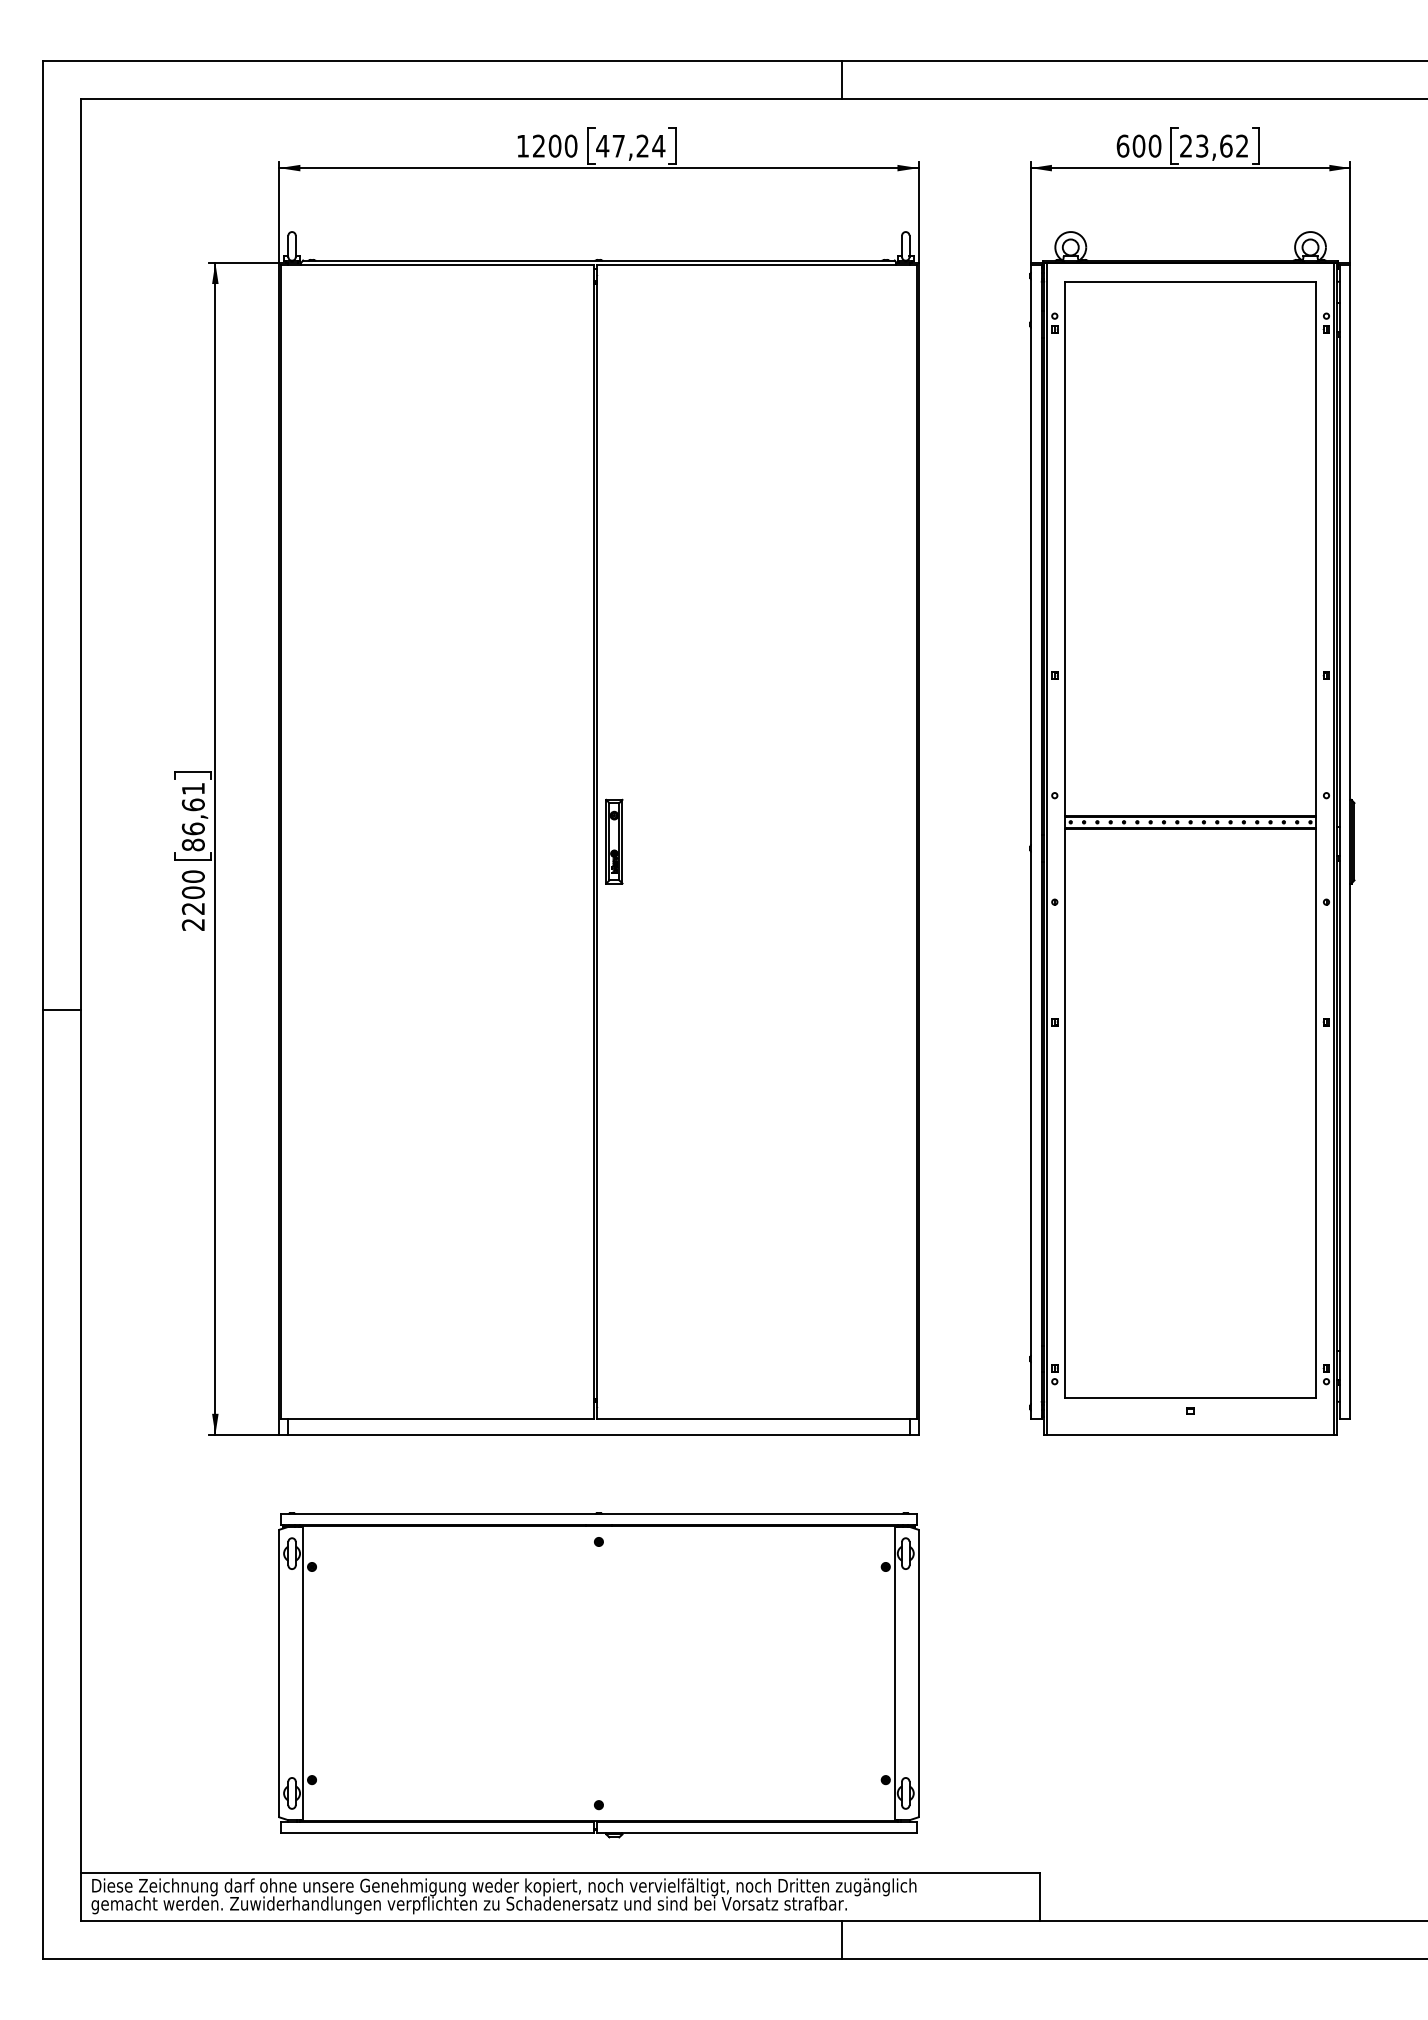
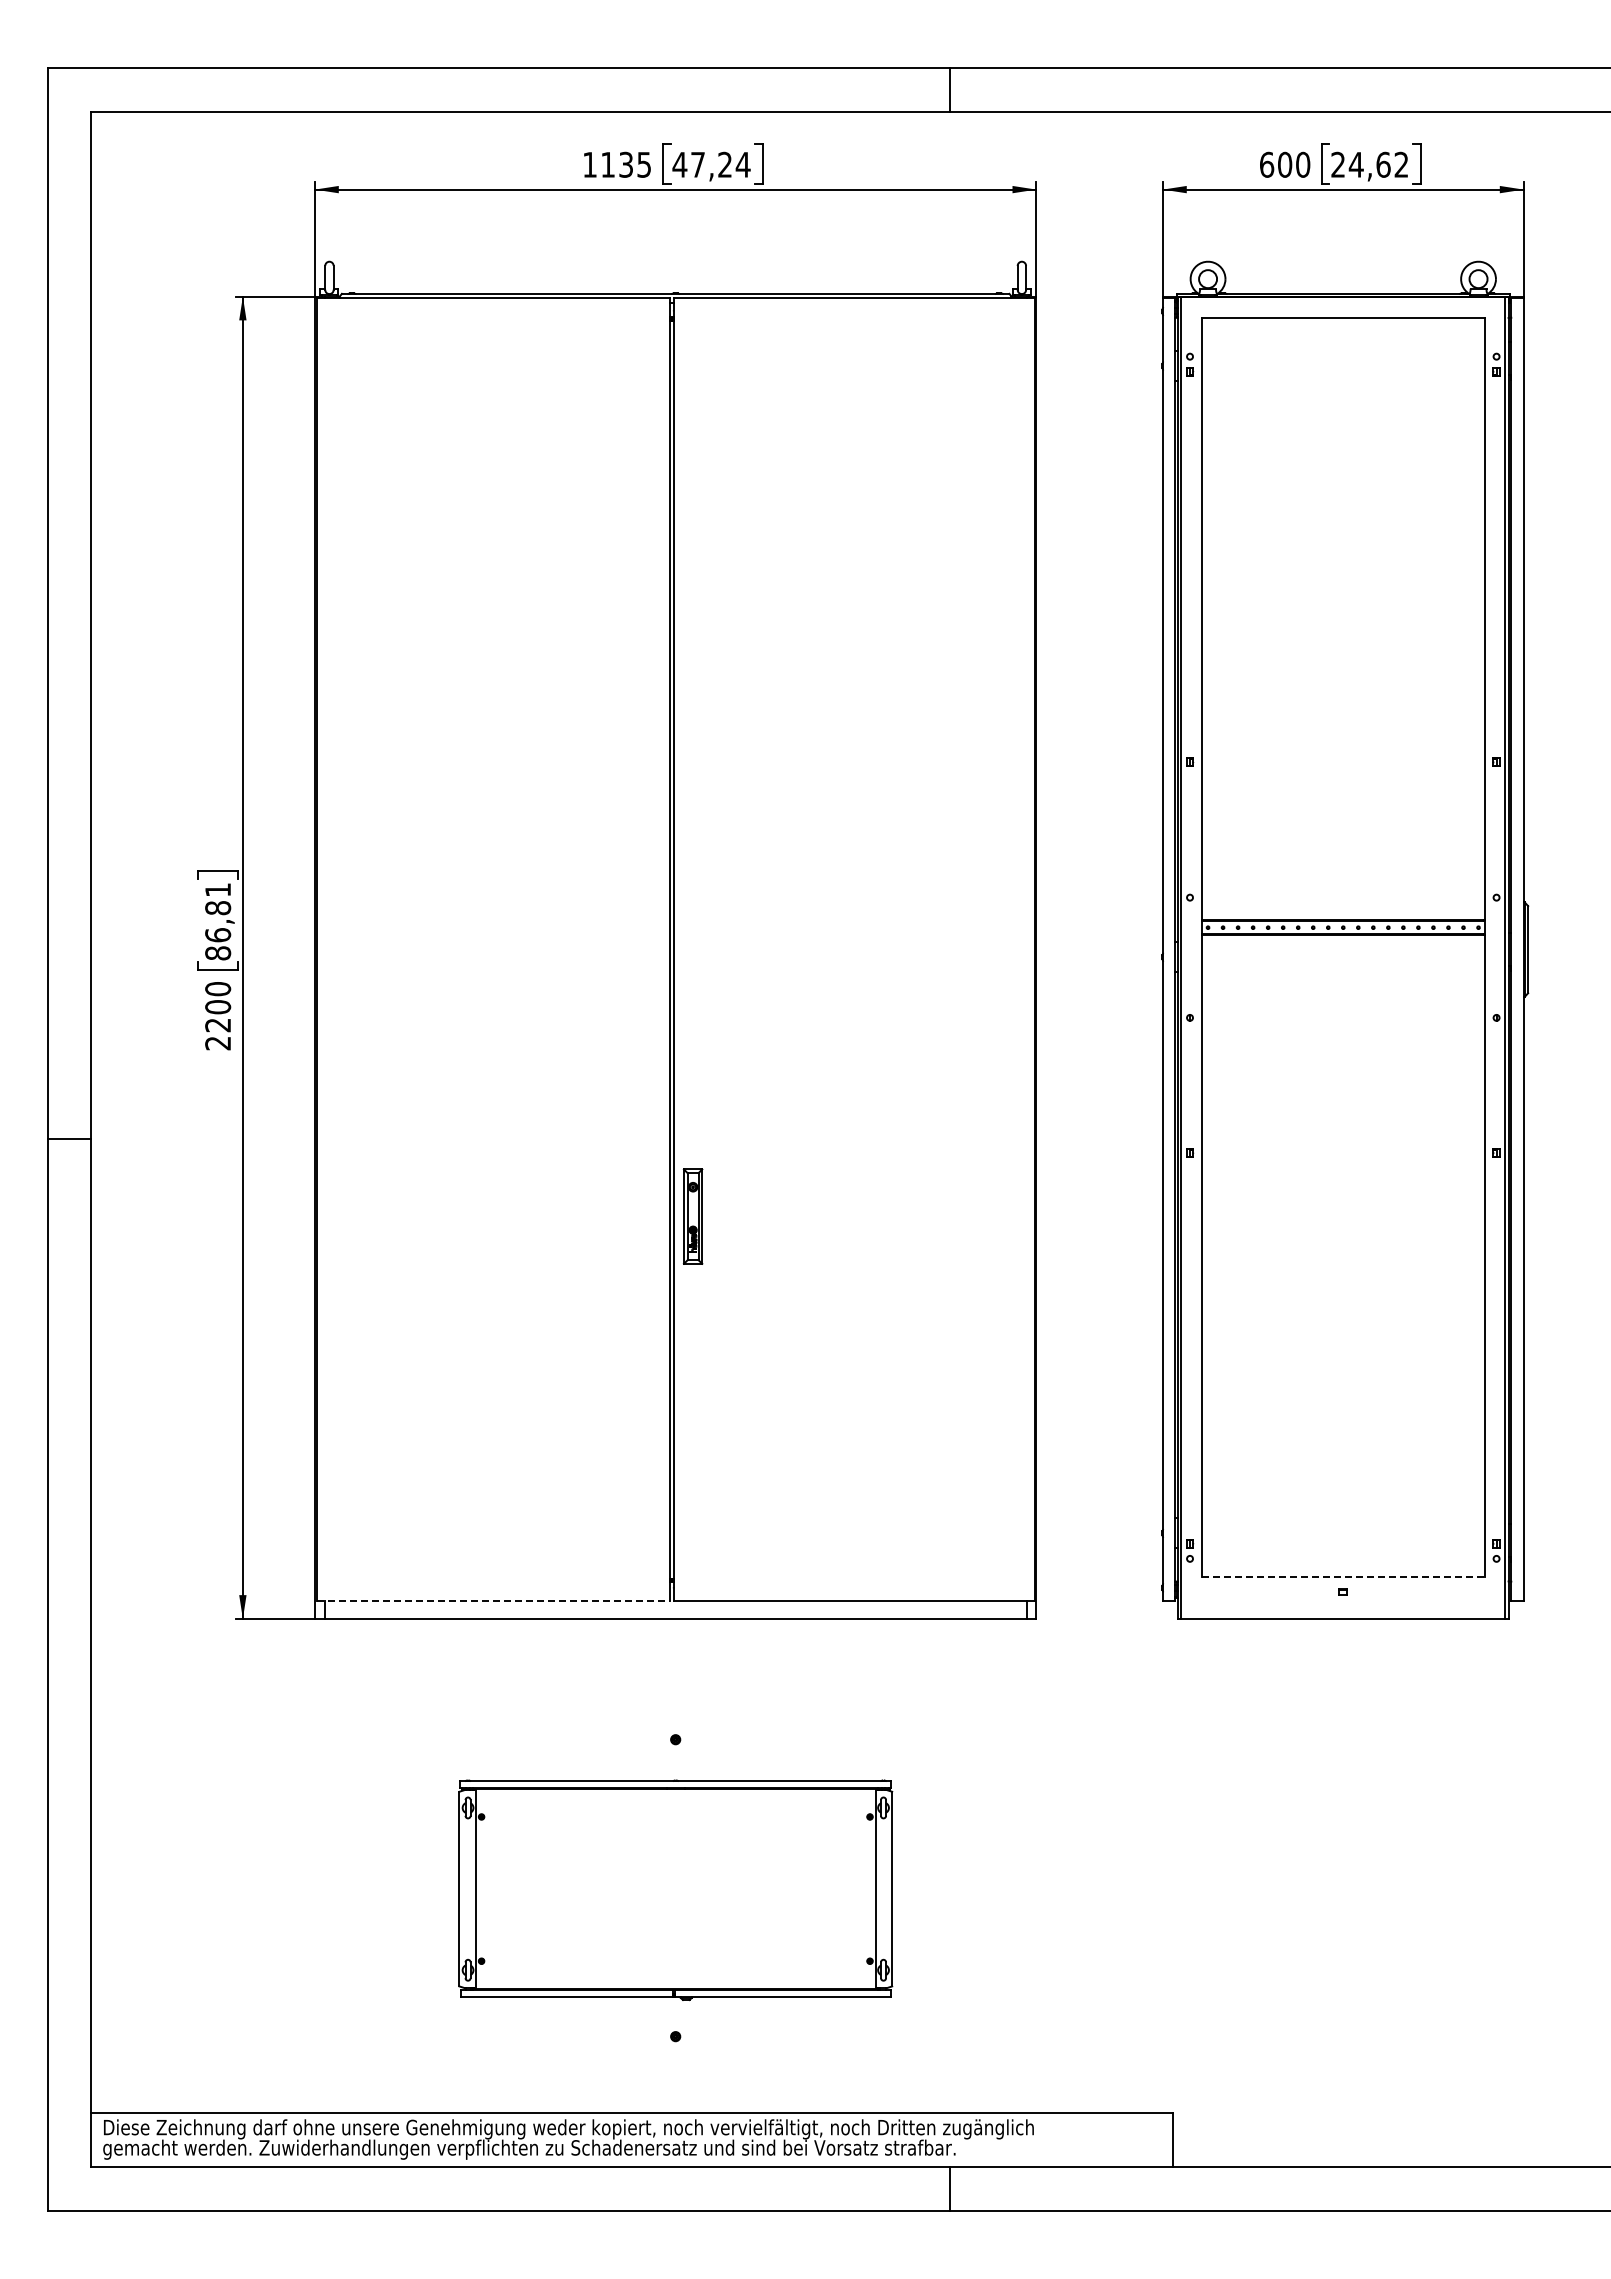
text: (555, 145) -> (626, 164), 1200 -> 1135
text: (1201, 145) -> (1355, 164), 23,62 -> 24,62
text: (193, 804) -> (218, 907), 86,61 -> 86,81
part: (613, 841) -> (692, 1216), moved
line: (1190, 1397) -> (1343, 1576), solid -> dashed
line: (437, 1418) -> (493, 1600), solid -> dashed
part: (598, 1675) -> (675, 1890), size x0.6

